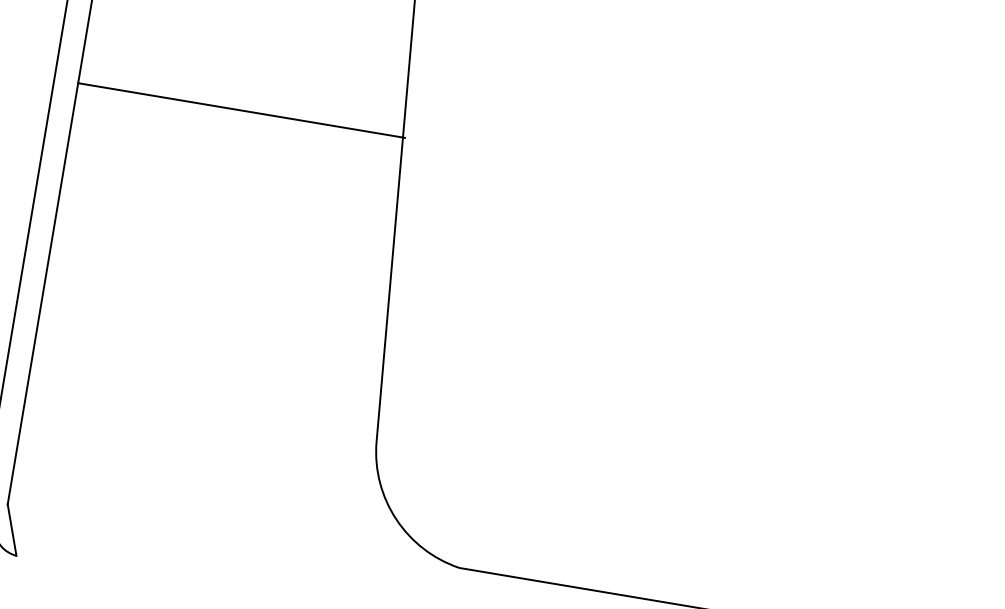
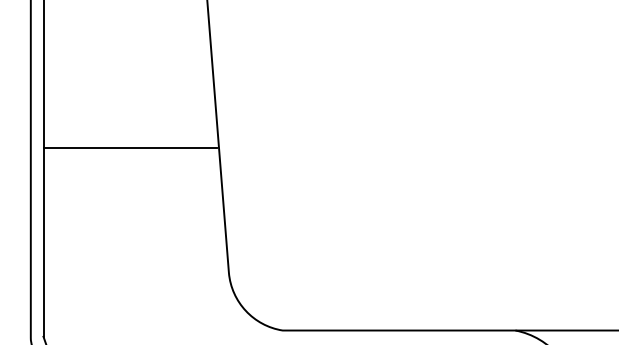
line: (241, 110) -> (130, 147), moved

